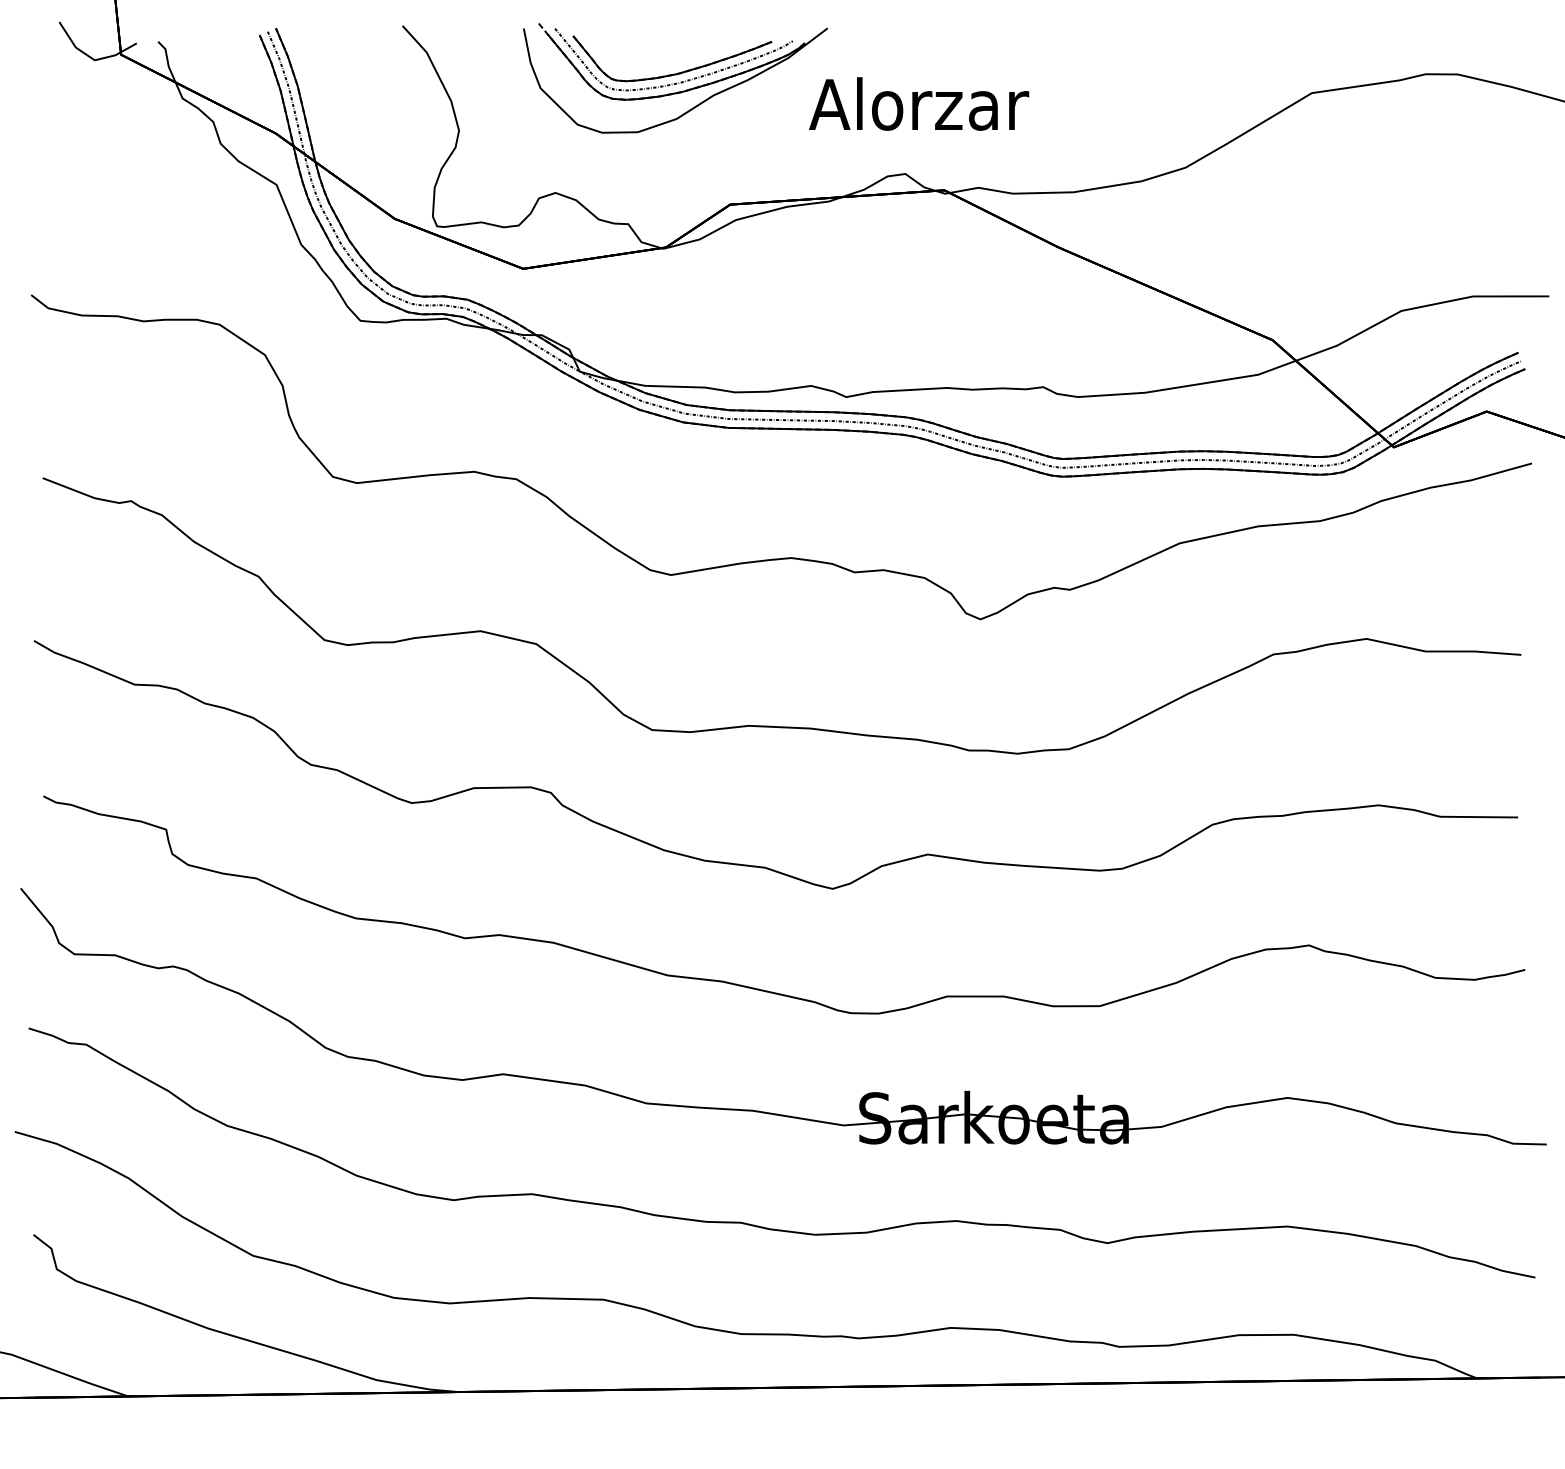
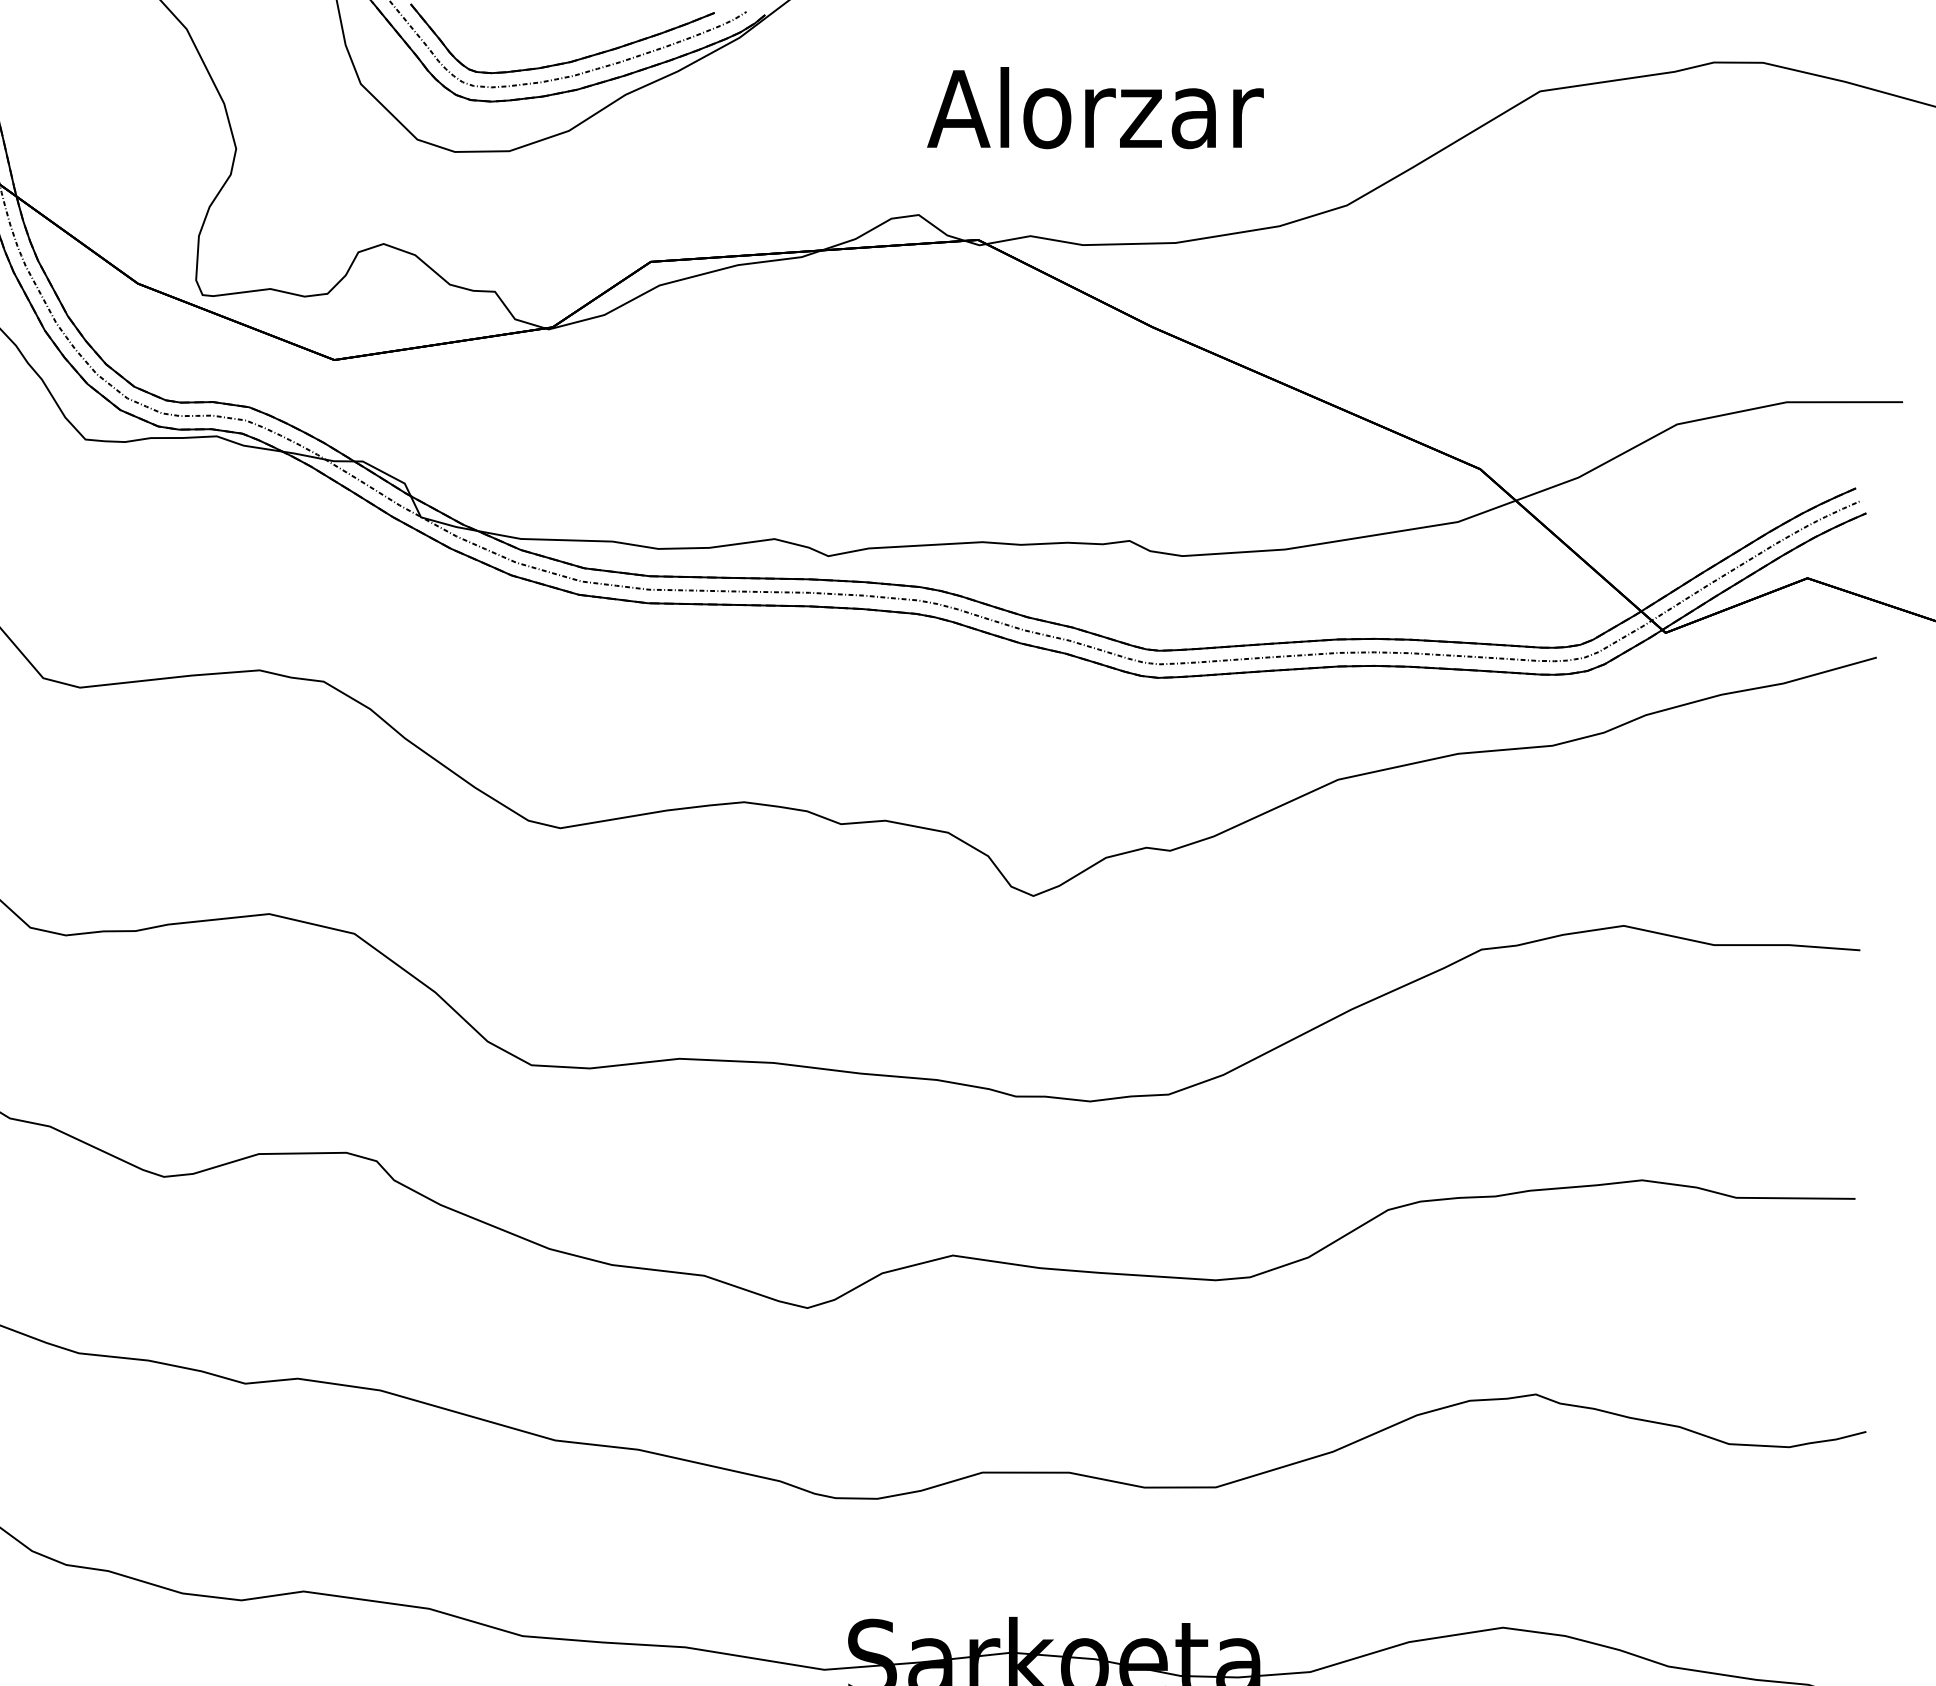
text: (919, 103) -> (1096, 107), moved

